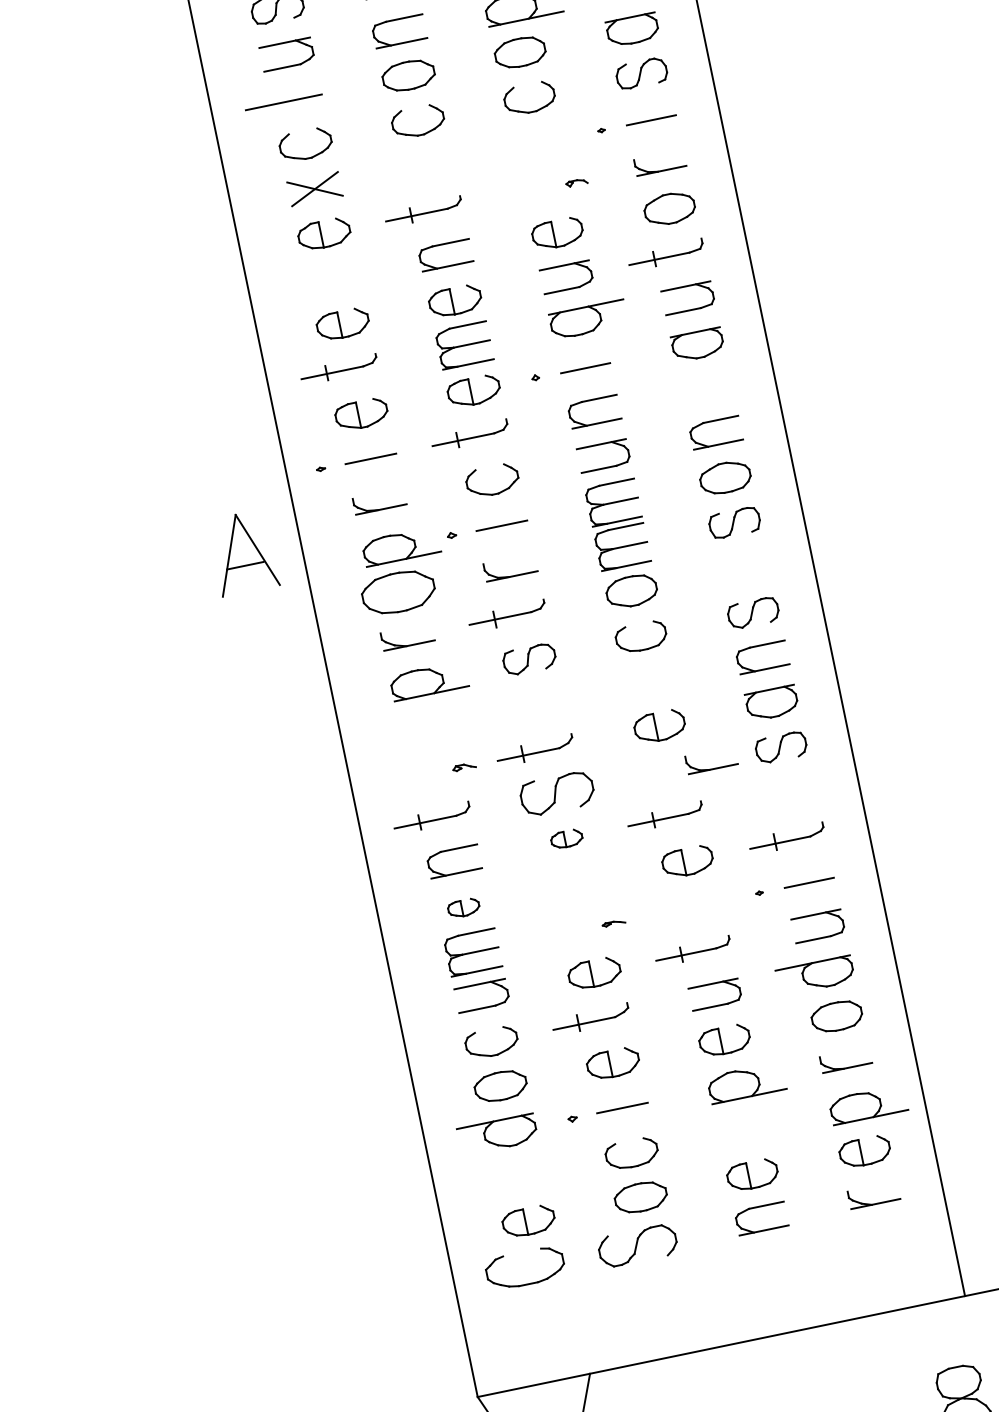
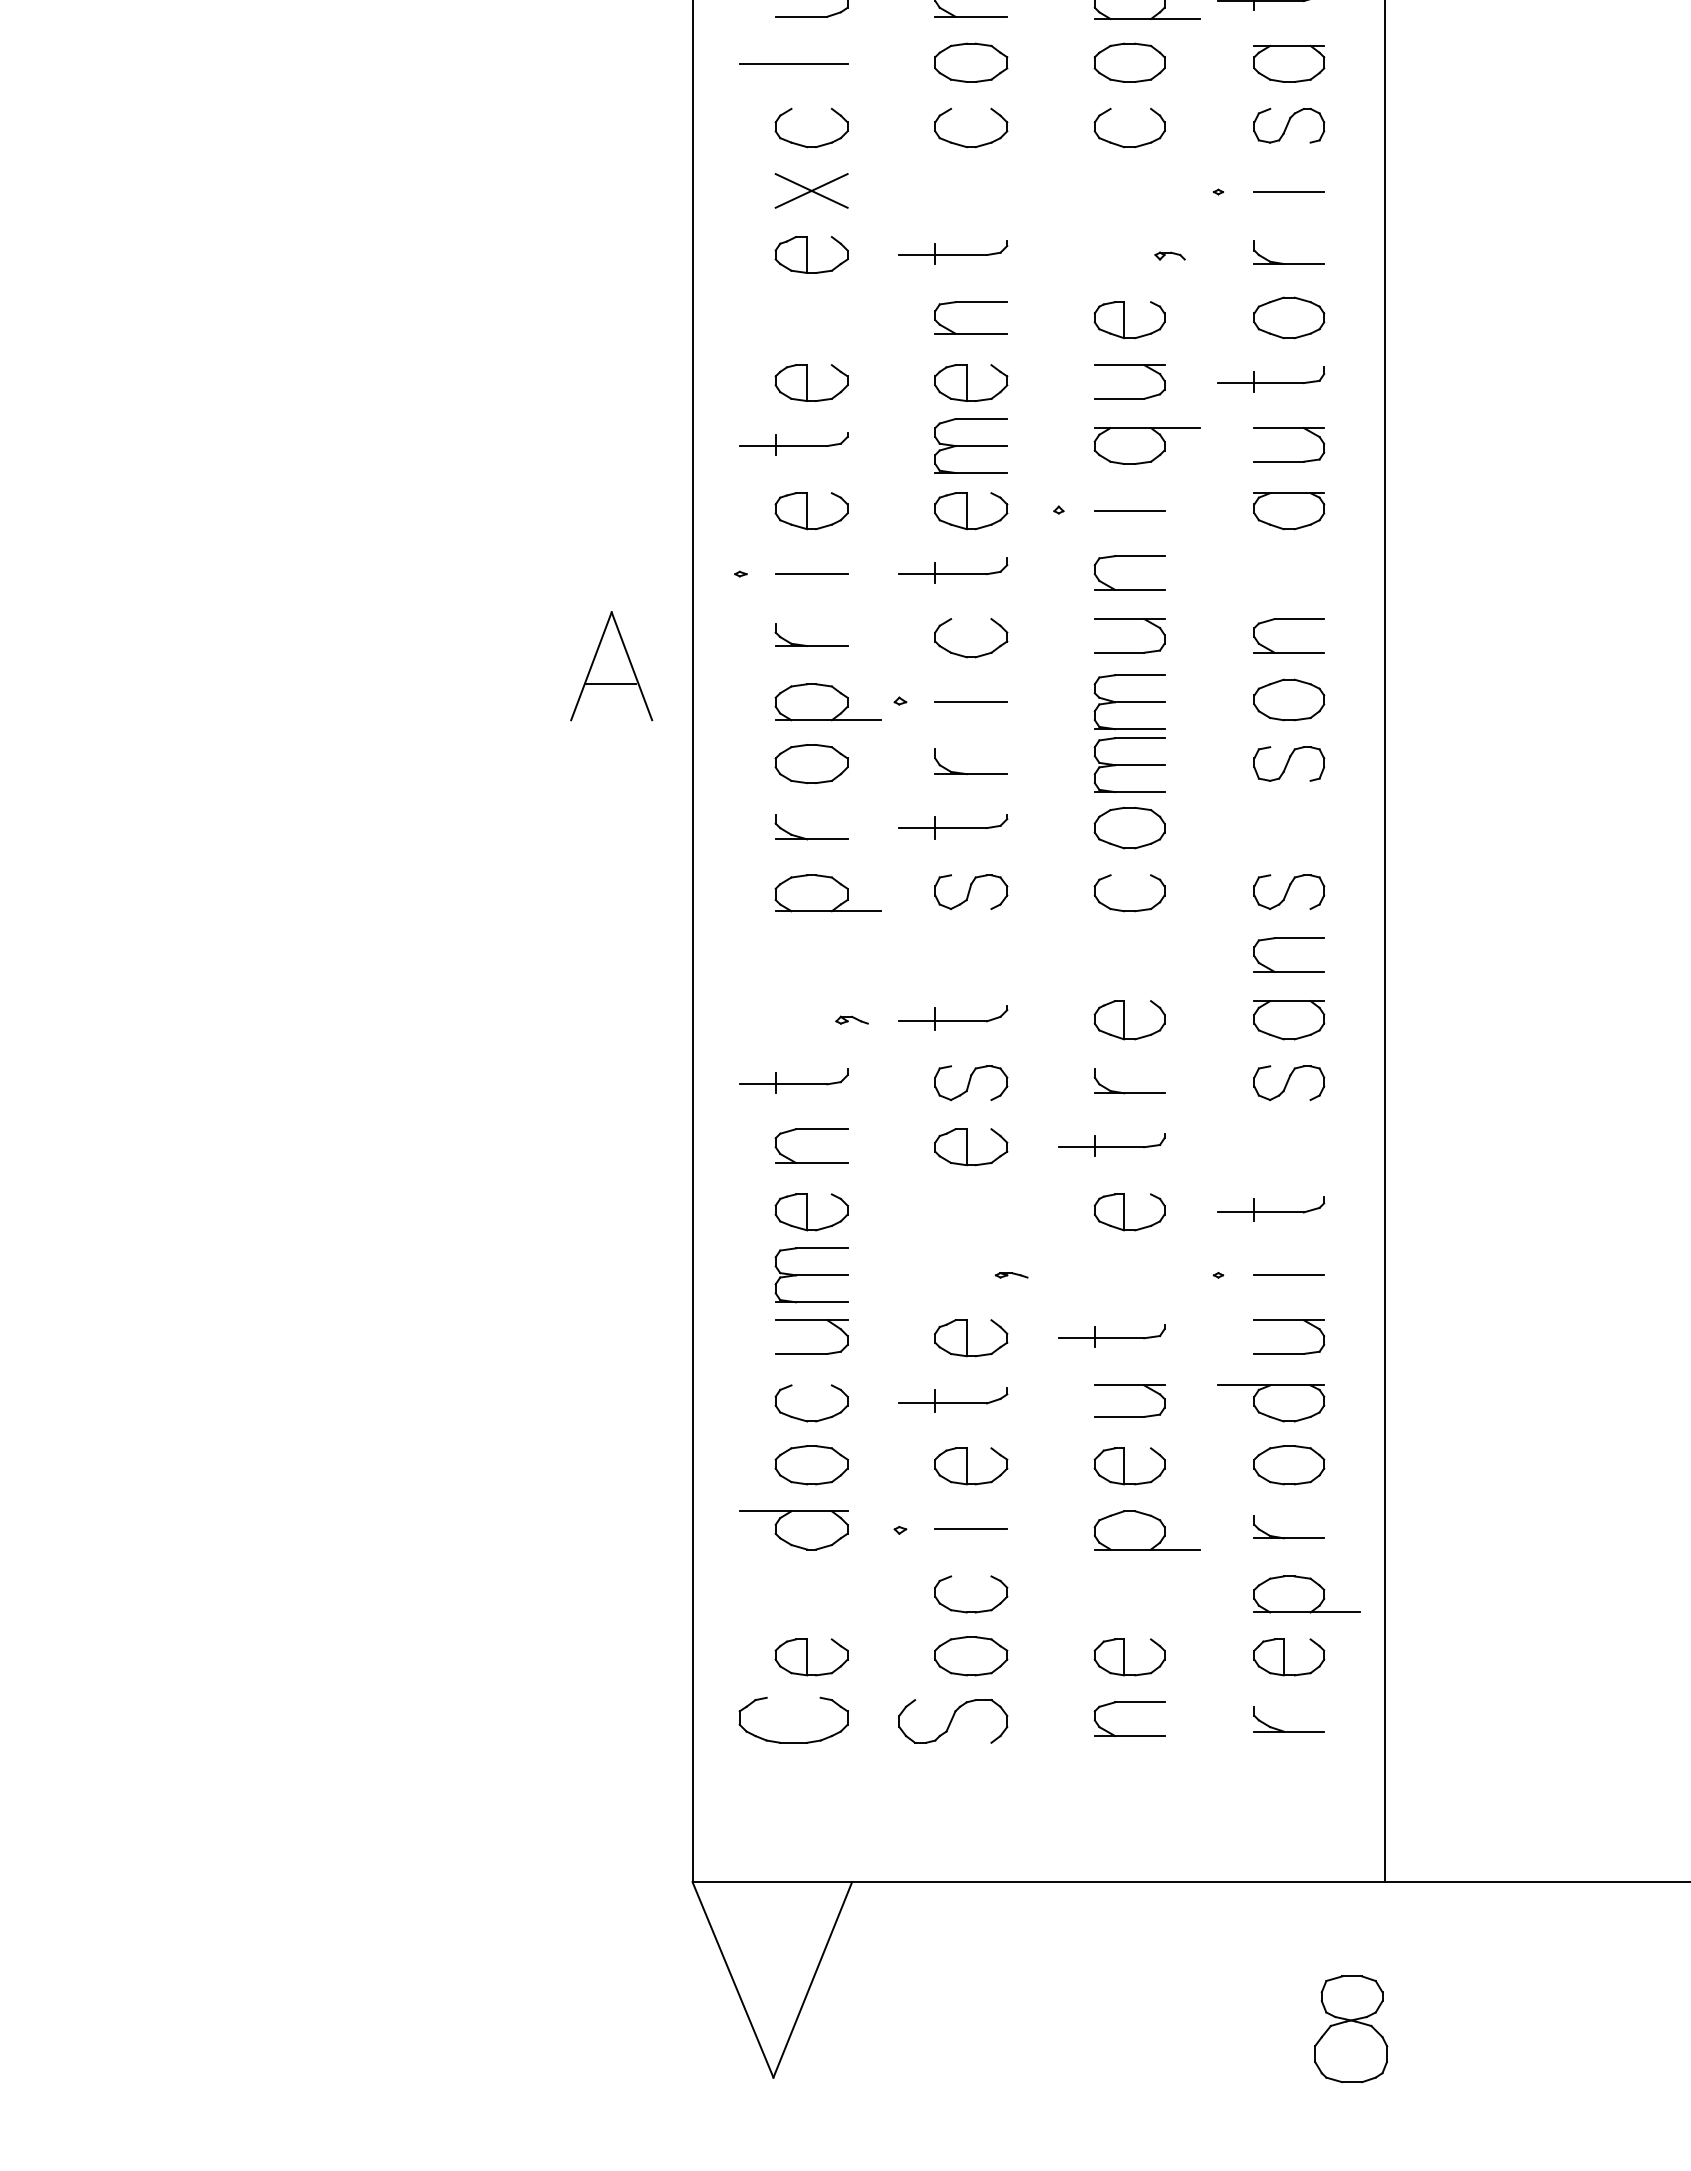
part: (398, 592) -> (811, 764), size x0.71
part: (713, 768) -> (1129, 1092), moved
part: (557, 794) -> (971, 1083), size x0.71
part: (566, 839) -> (971, 1147), size x1.67
part: (463, 908) -> (811, 1212), size x1.67

